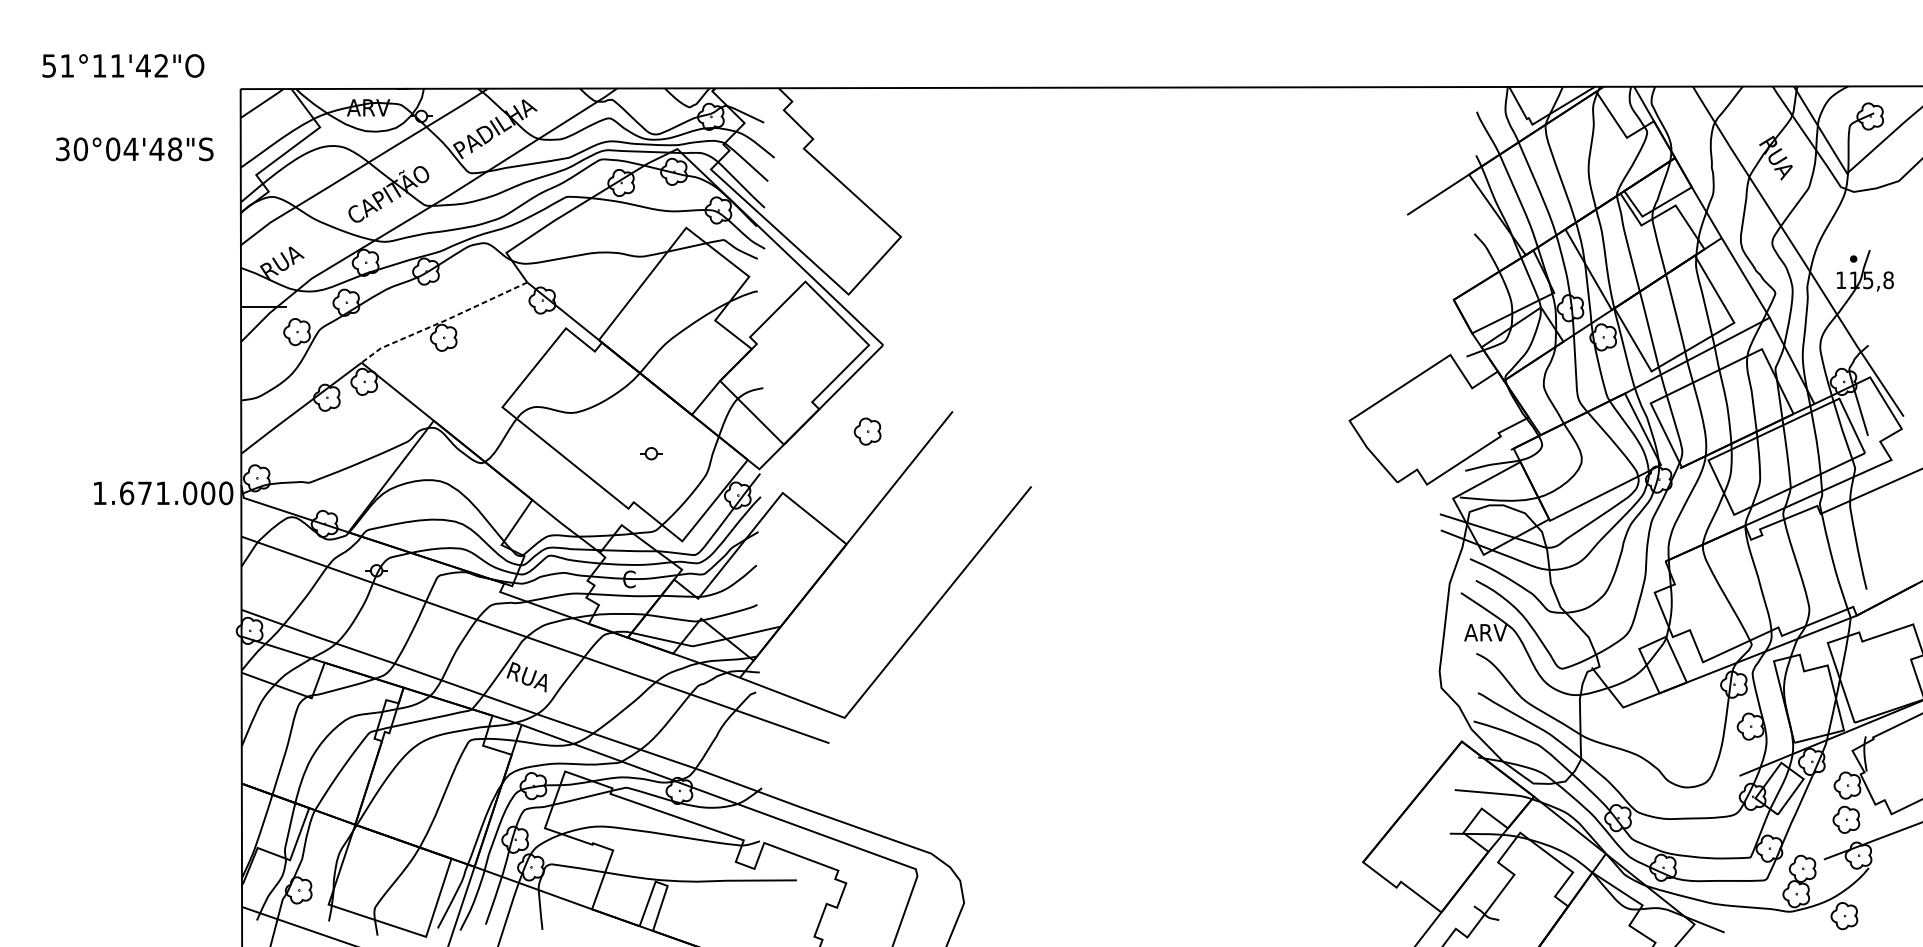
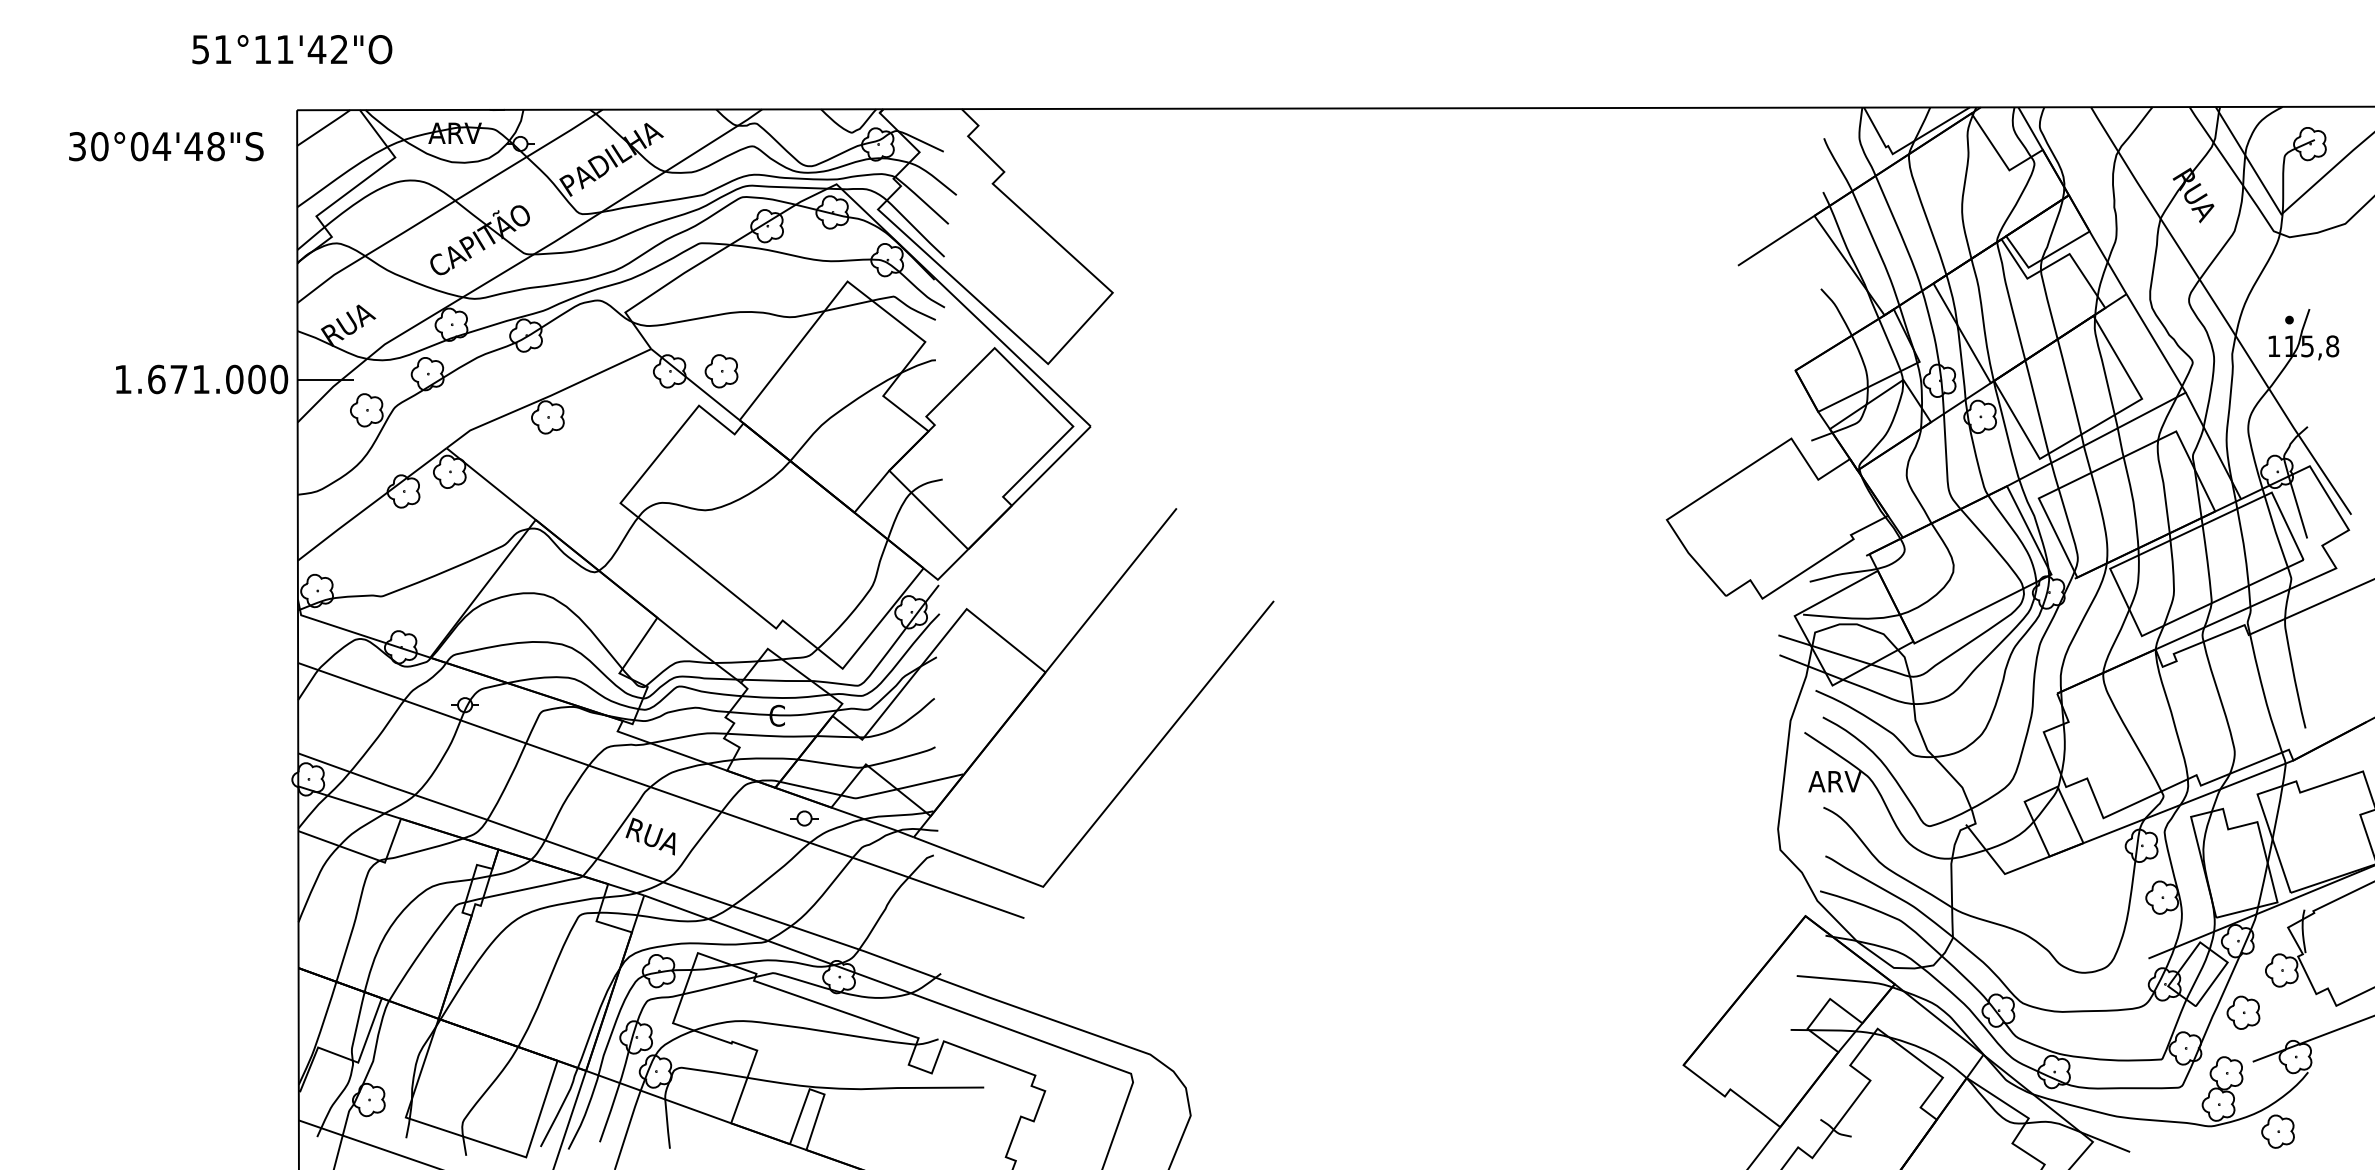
text: (123, 65) -> (292, 49), moved
text: (134, 149) -> (166, 146), moved
line: (443, 321) -> (547, 397), dashed -> solid
part: (867, 431) -> (721, 371), moved
part: (651, 453) -> (804, 818), moved
text: (164, 493) -> (202, 379), moved
part: (1846, 819) -> (2243, 1012), moved

